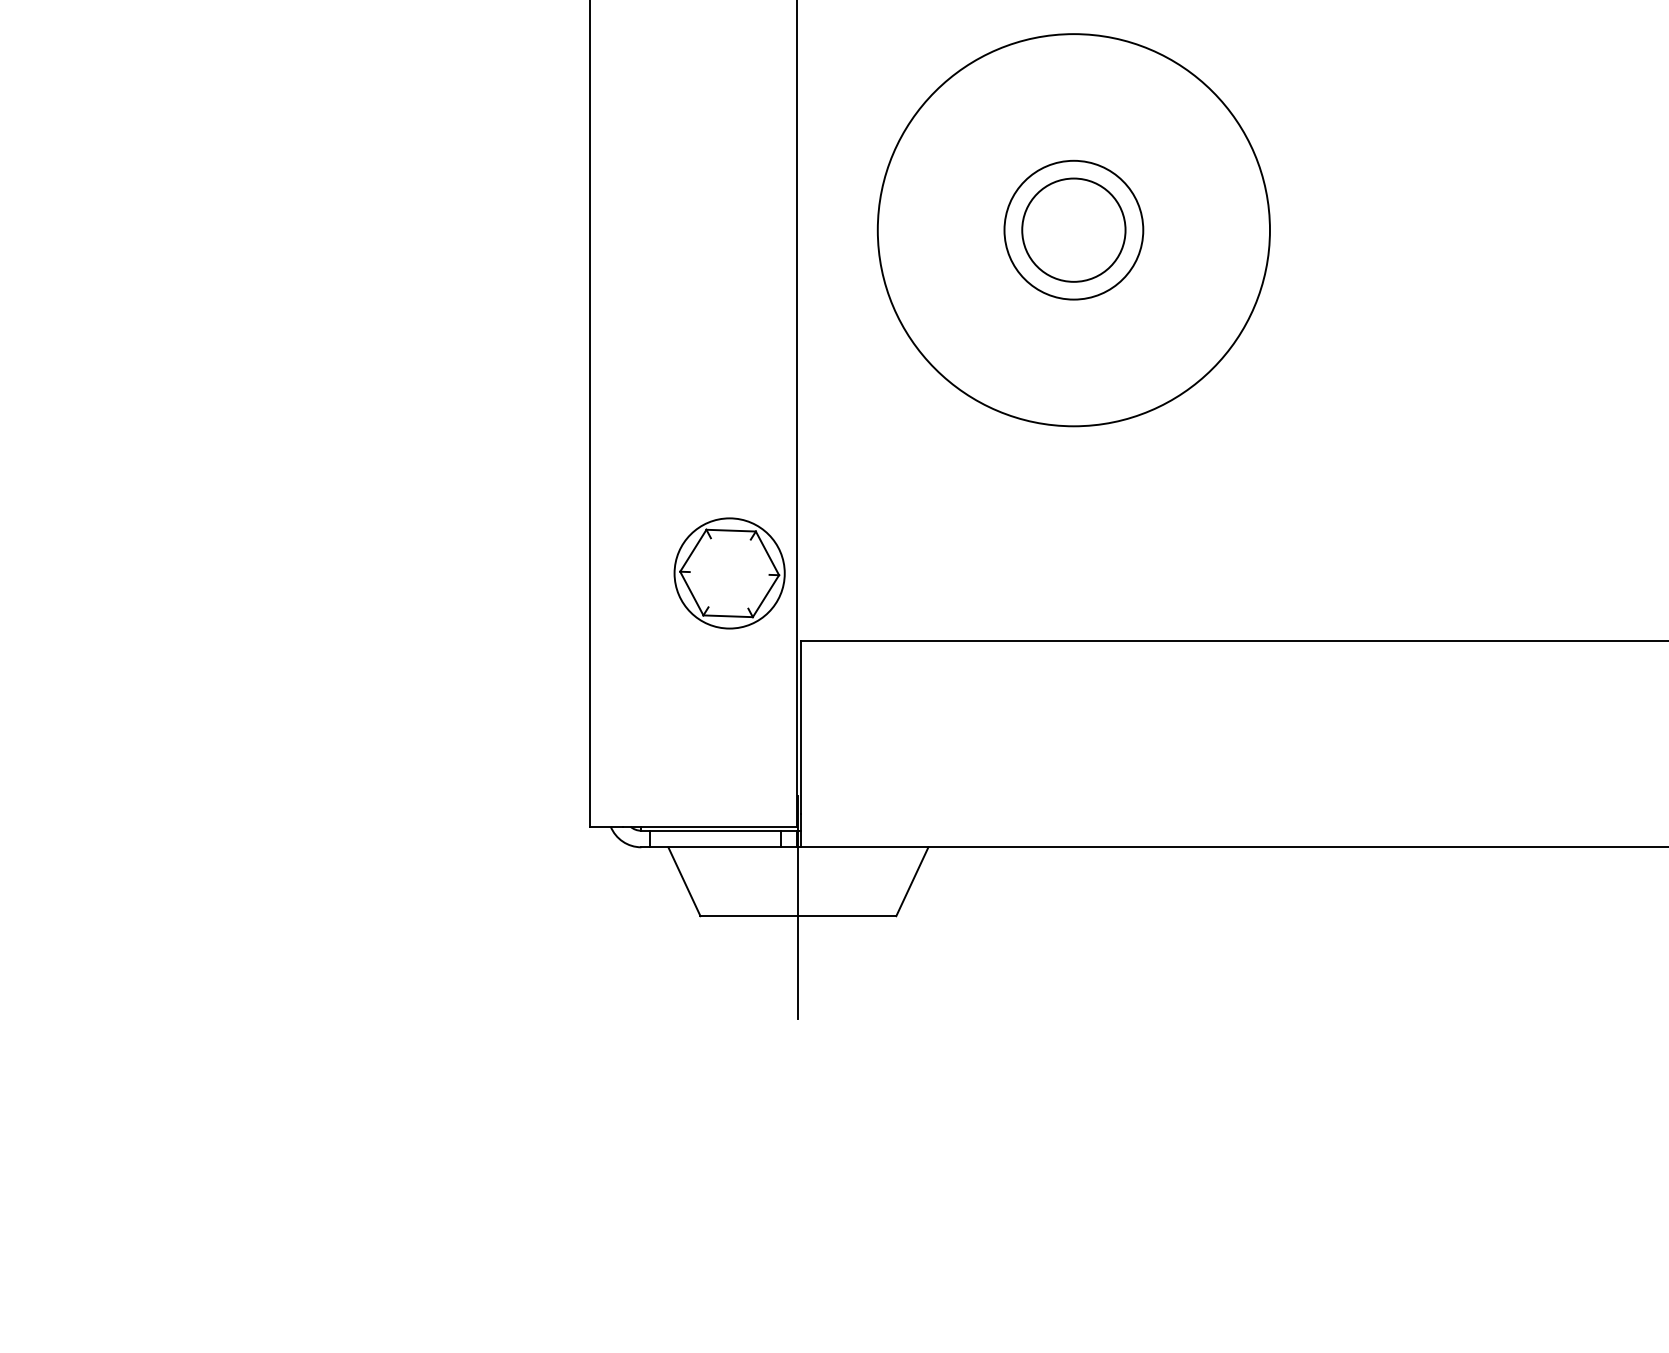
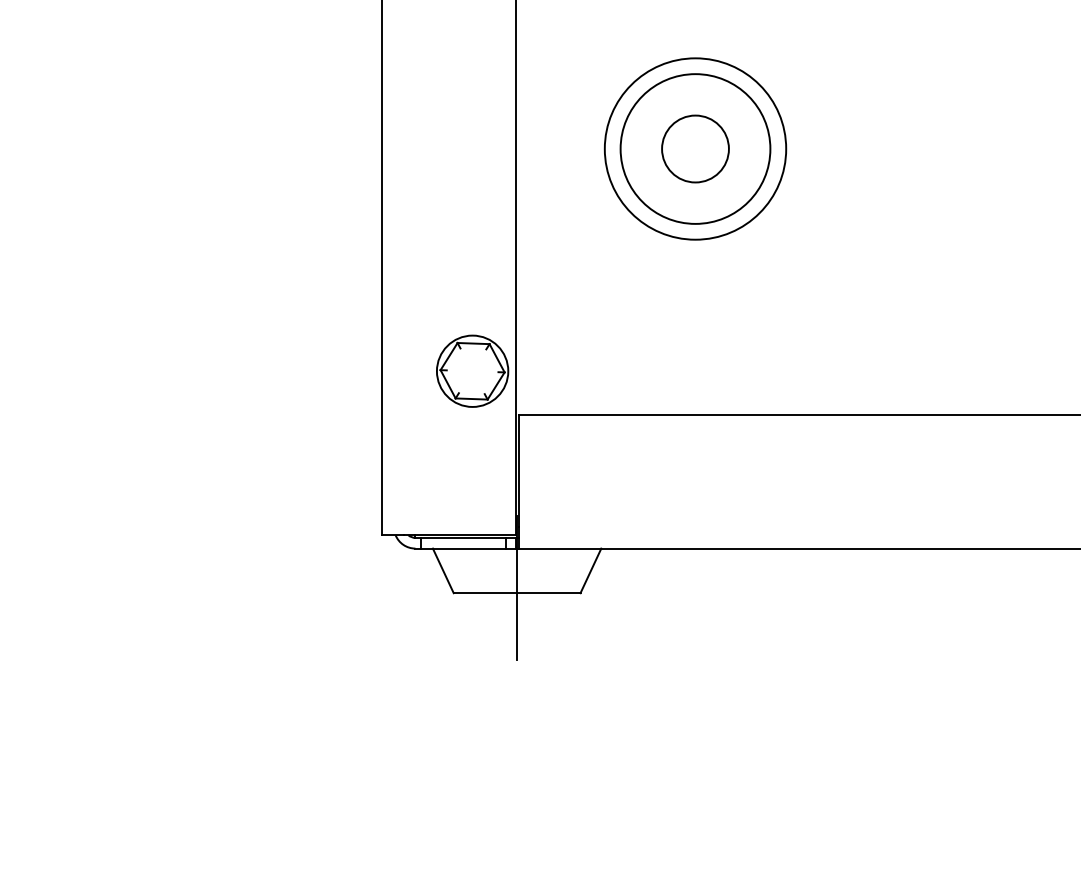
circle: (1073, 229) -> (695, 148), size x0.71
circle: (1073, 229) -> (695, 148), size x1.67

